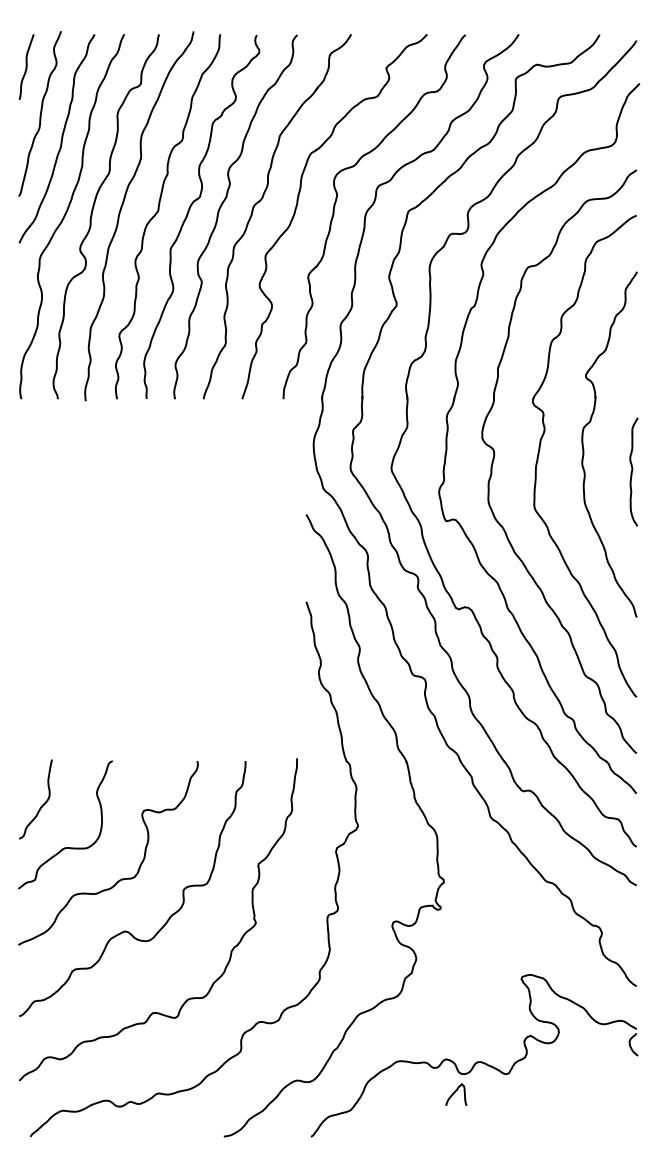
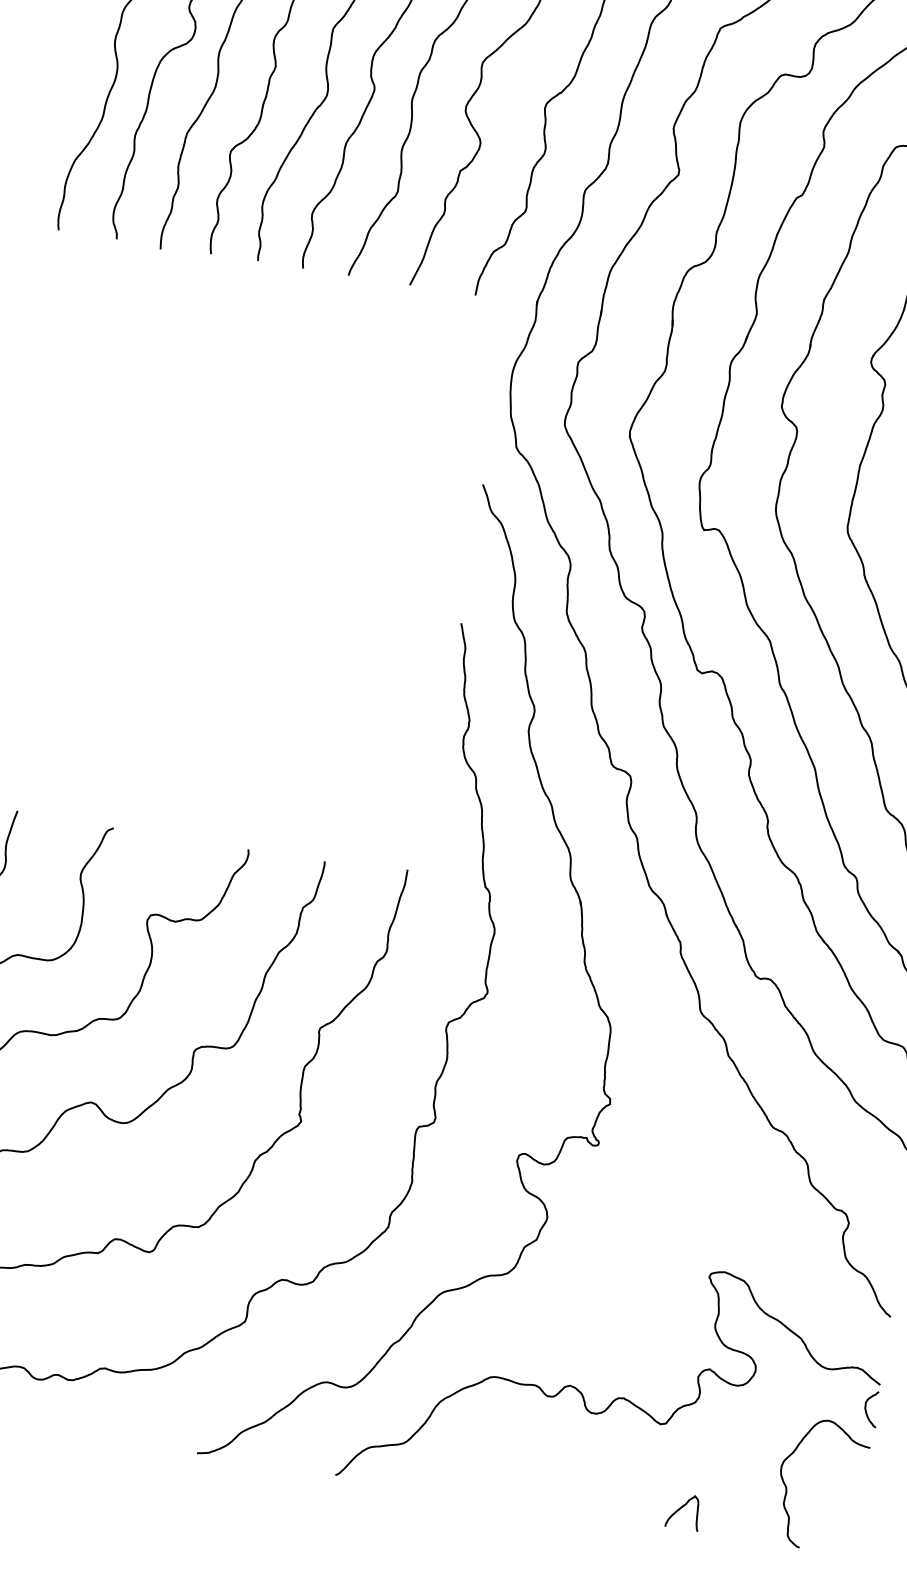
curve: (455, 1092) -> (683, 1507), moved
curve: (590, 1102) -> (788, 1490), added

